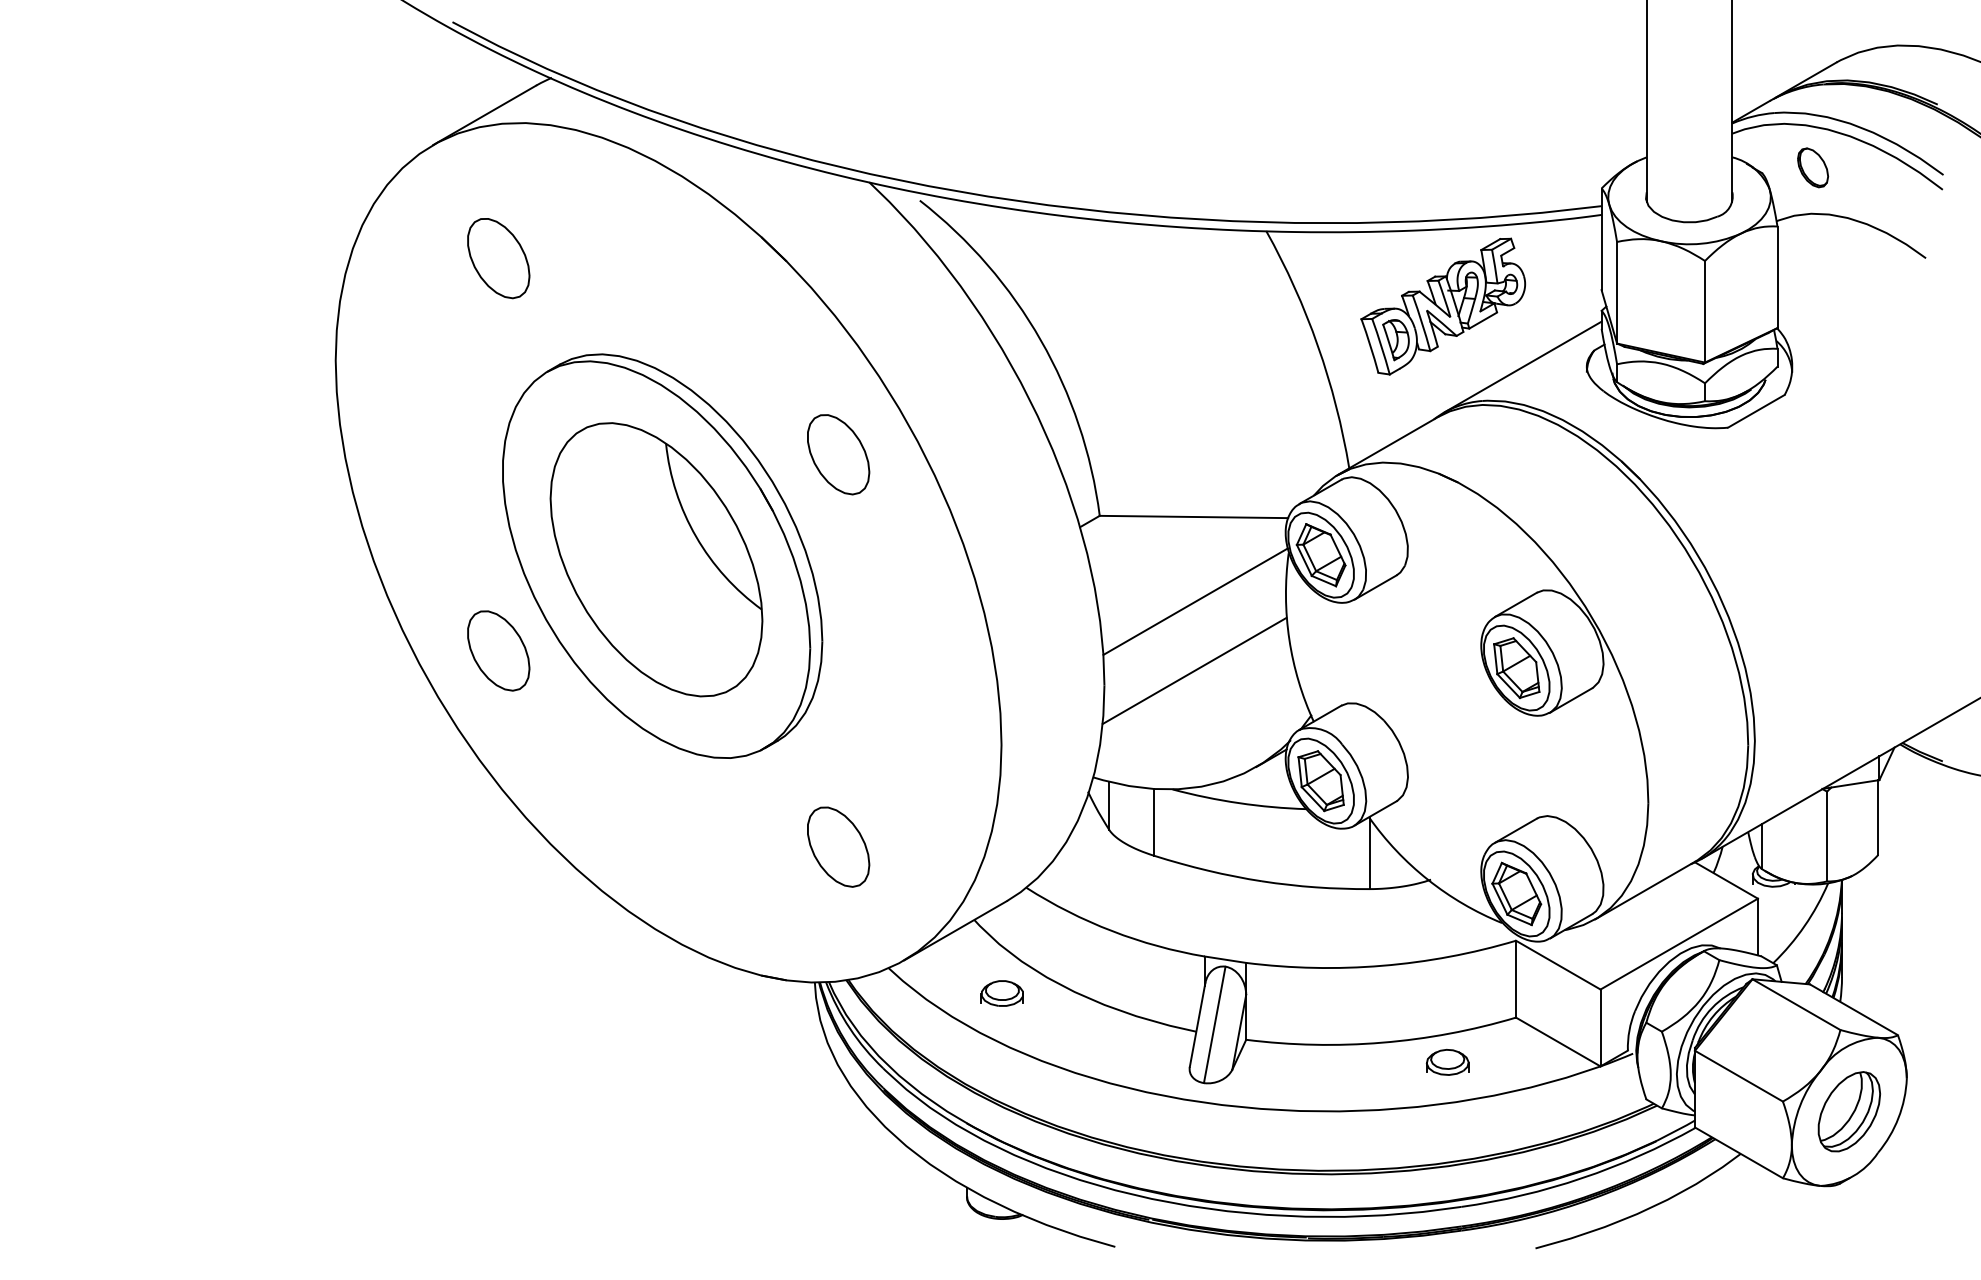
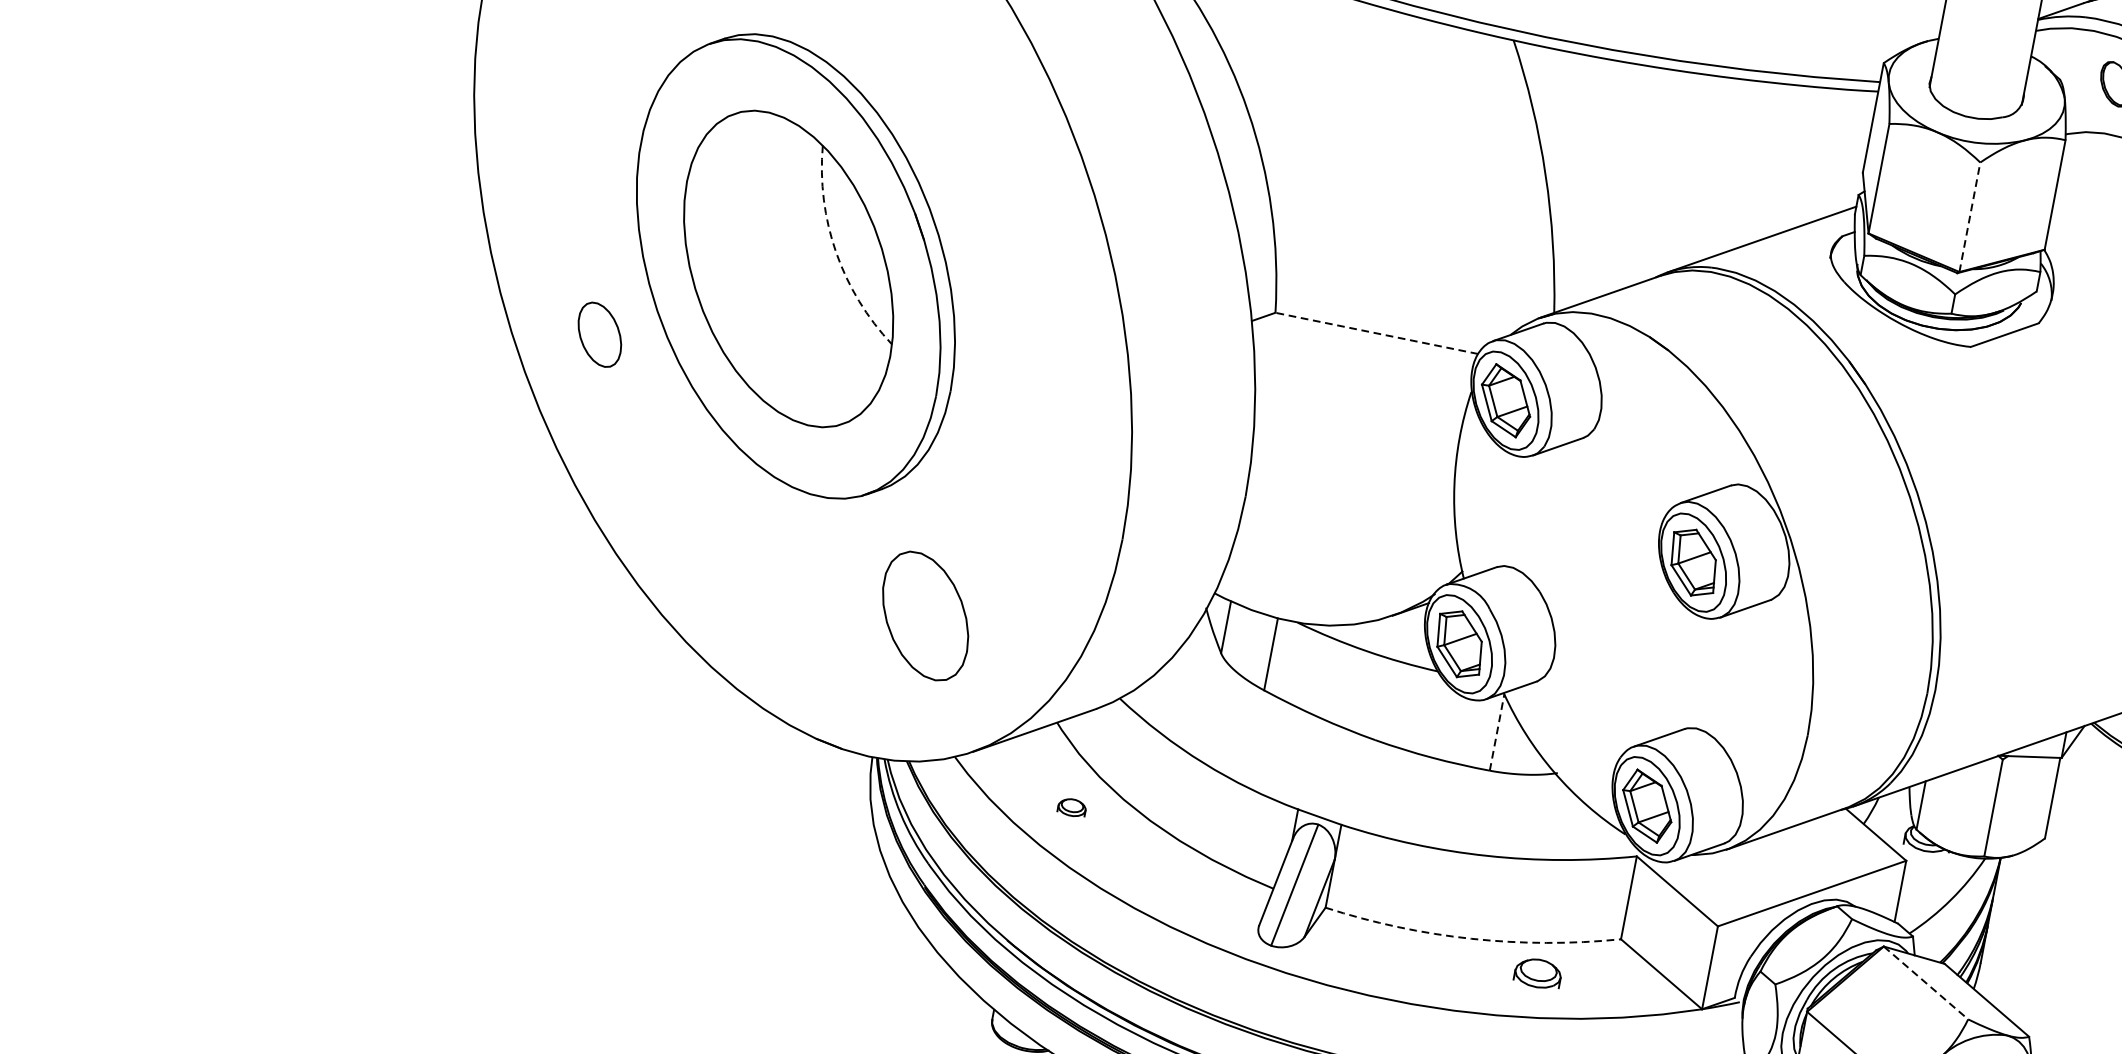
part: (1443, 306) -> (1689, 157), removed
line: (1705, 311) -> (1970, 217), solid -> dashed
part: (838, 454) -> (1006, 192), removed
line: (1193, 516) -> (1376, 332), solid -> dashed
arc: (696, 536) -> (836, 252), solid -> dashed
line: (1195, 601) -> (1361, 424), removed
part: (498, 650) -> (599, 334), size x0.7
line: (1194, 670) -> (1345, 498), removed
part: (838, 846) -> (925, 615), size x1.4
line: (1369, 853) -> (1496, 732), solid -> dashed
part: (1001, 993) -> (1071, 807), size x0.6
line: (1796, 1004) -> (1926, 982), solid -> dashed
arc: (1382, 1042) -> (1471, 938), solid -> dashed

